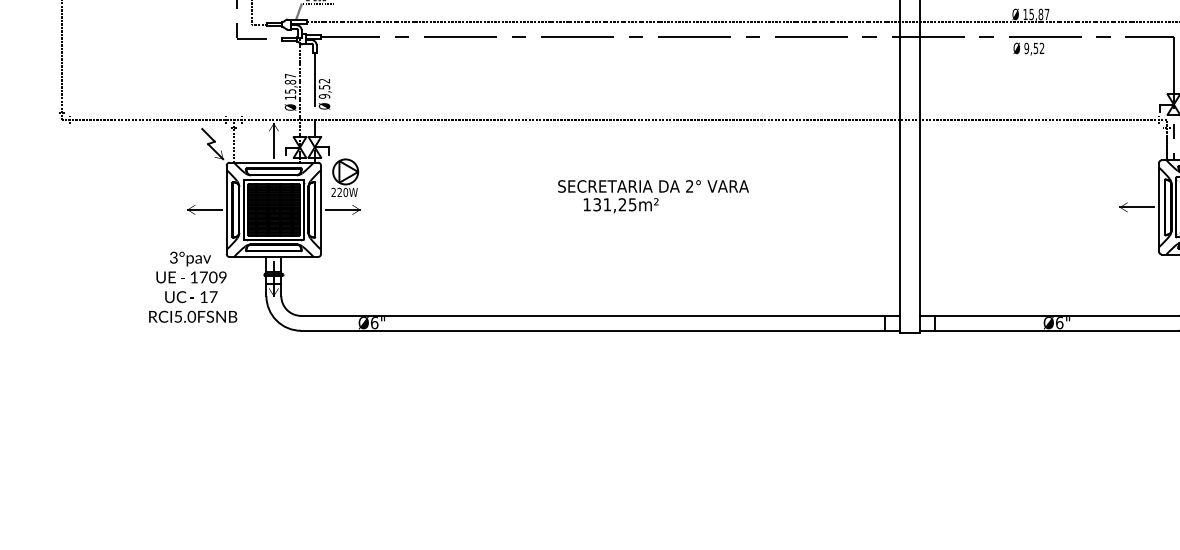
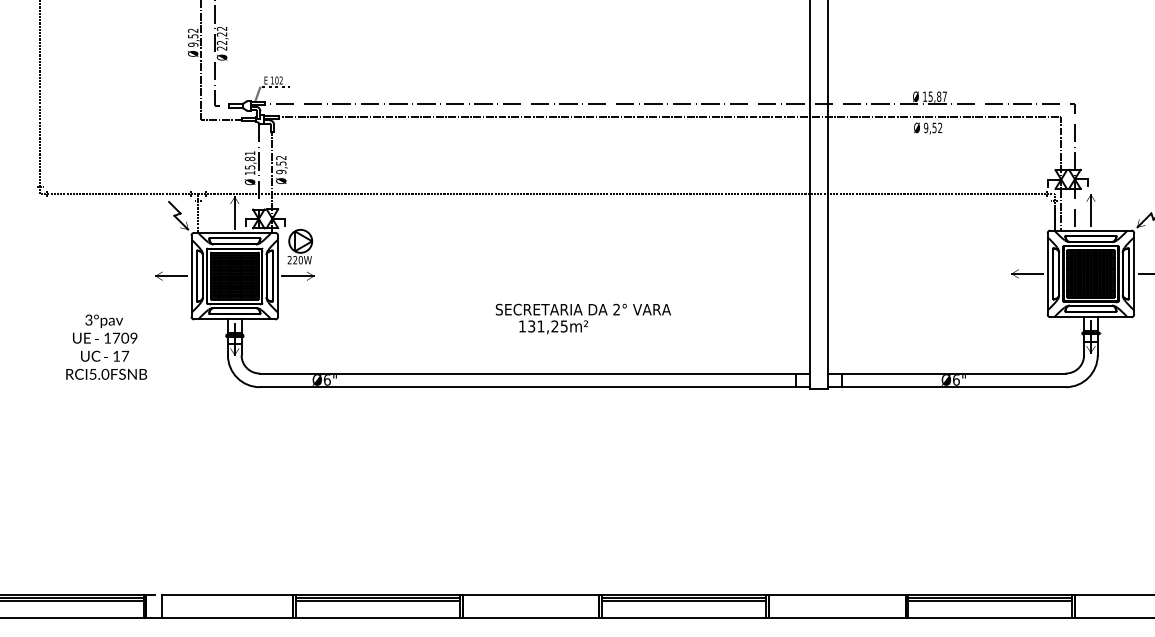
text: (290, 76) -> (250, 153), 15,87 -> 15,81
text: (652, 196) -> (582, 318), moved
text: (192, 286) -> (106, 346), moved

